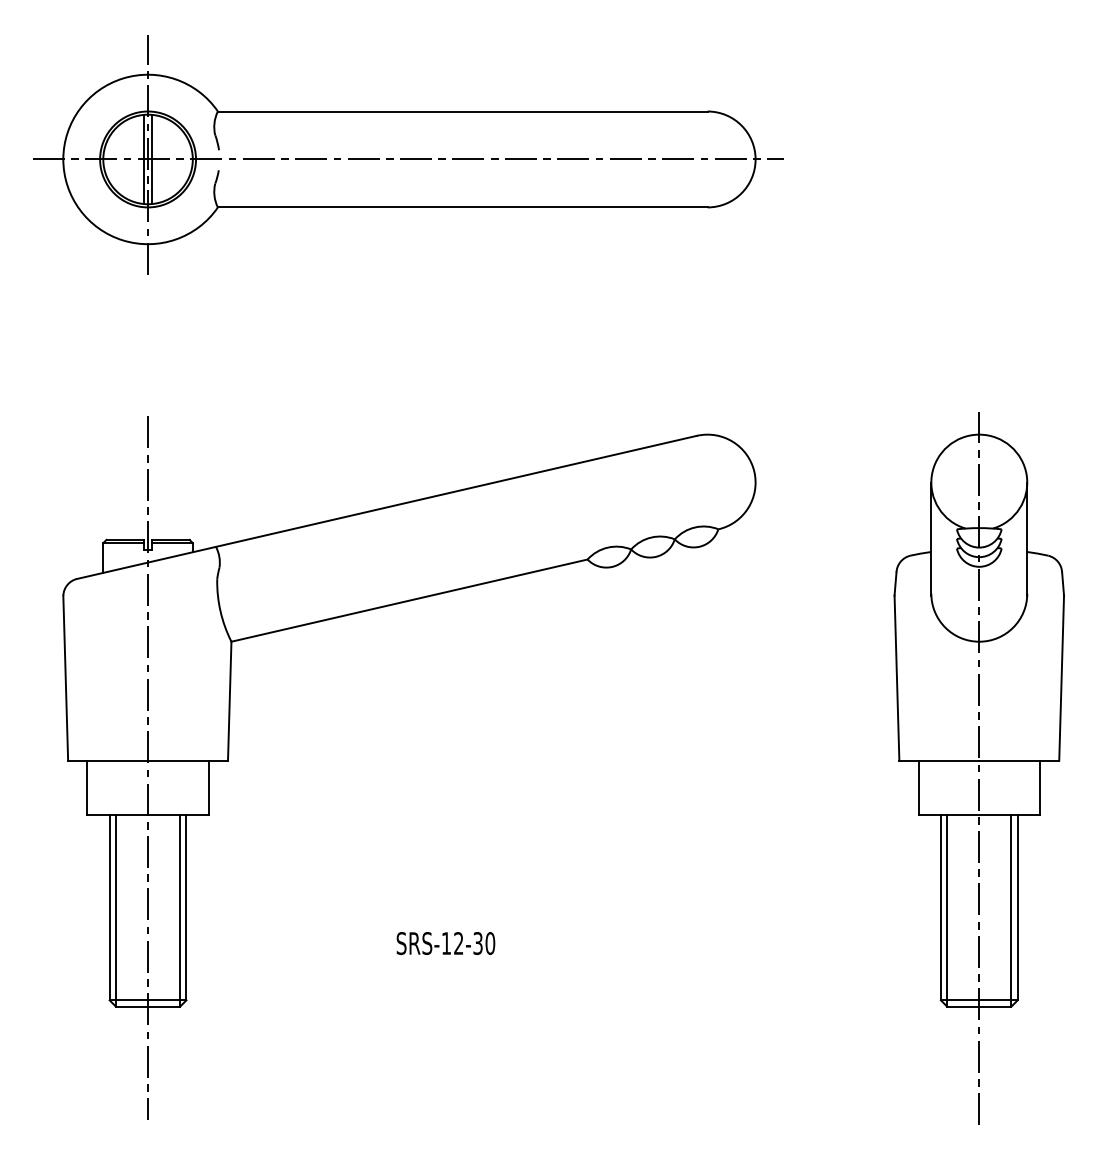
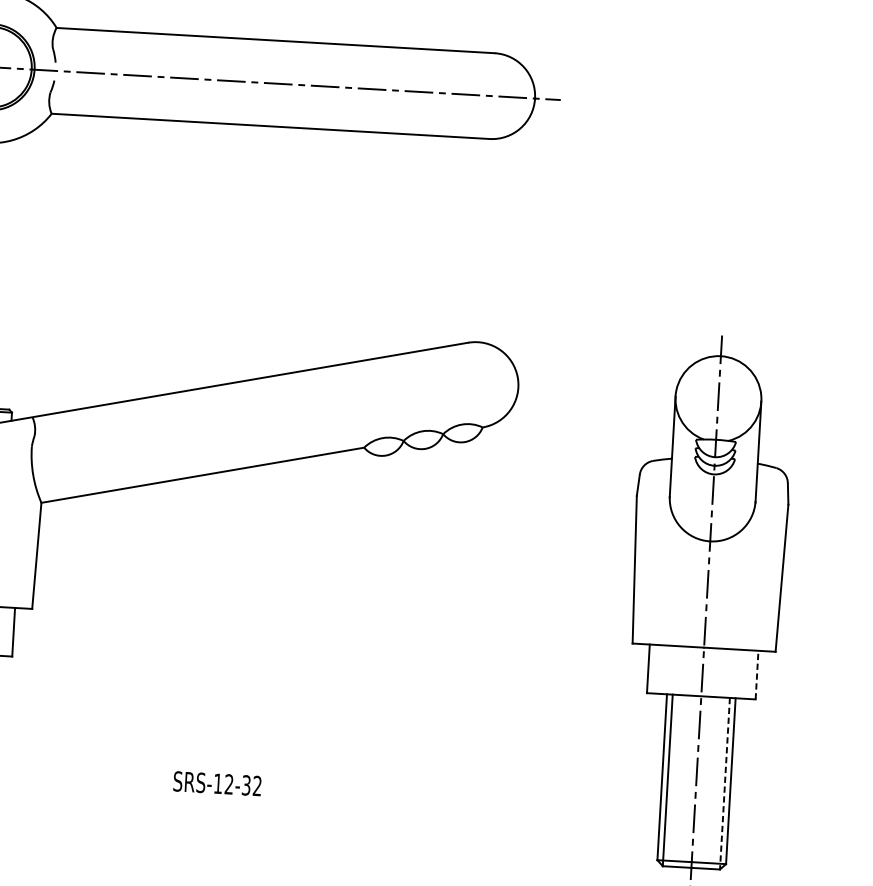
line: (1040, 787) -> (757, 674), solid -> dashed
line: (1011, 910) -> (725, 783), solid -> dashed
text: (490, 943) -> (257, 786), SRS-12-30 -> SRS-12-32

